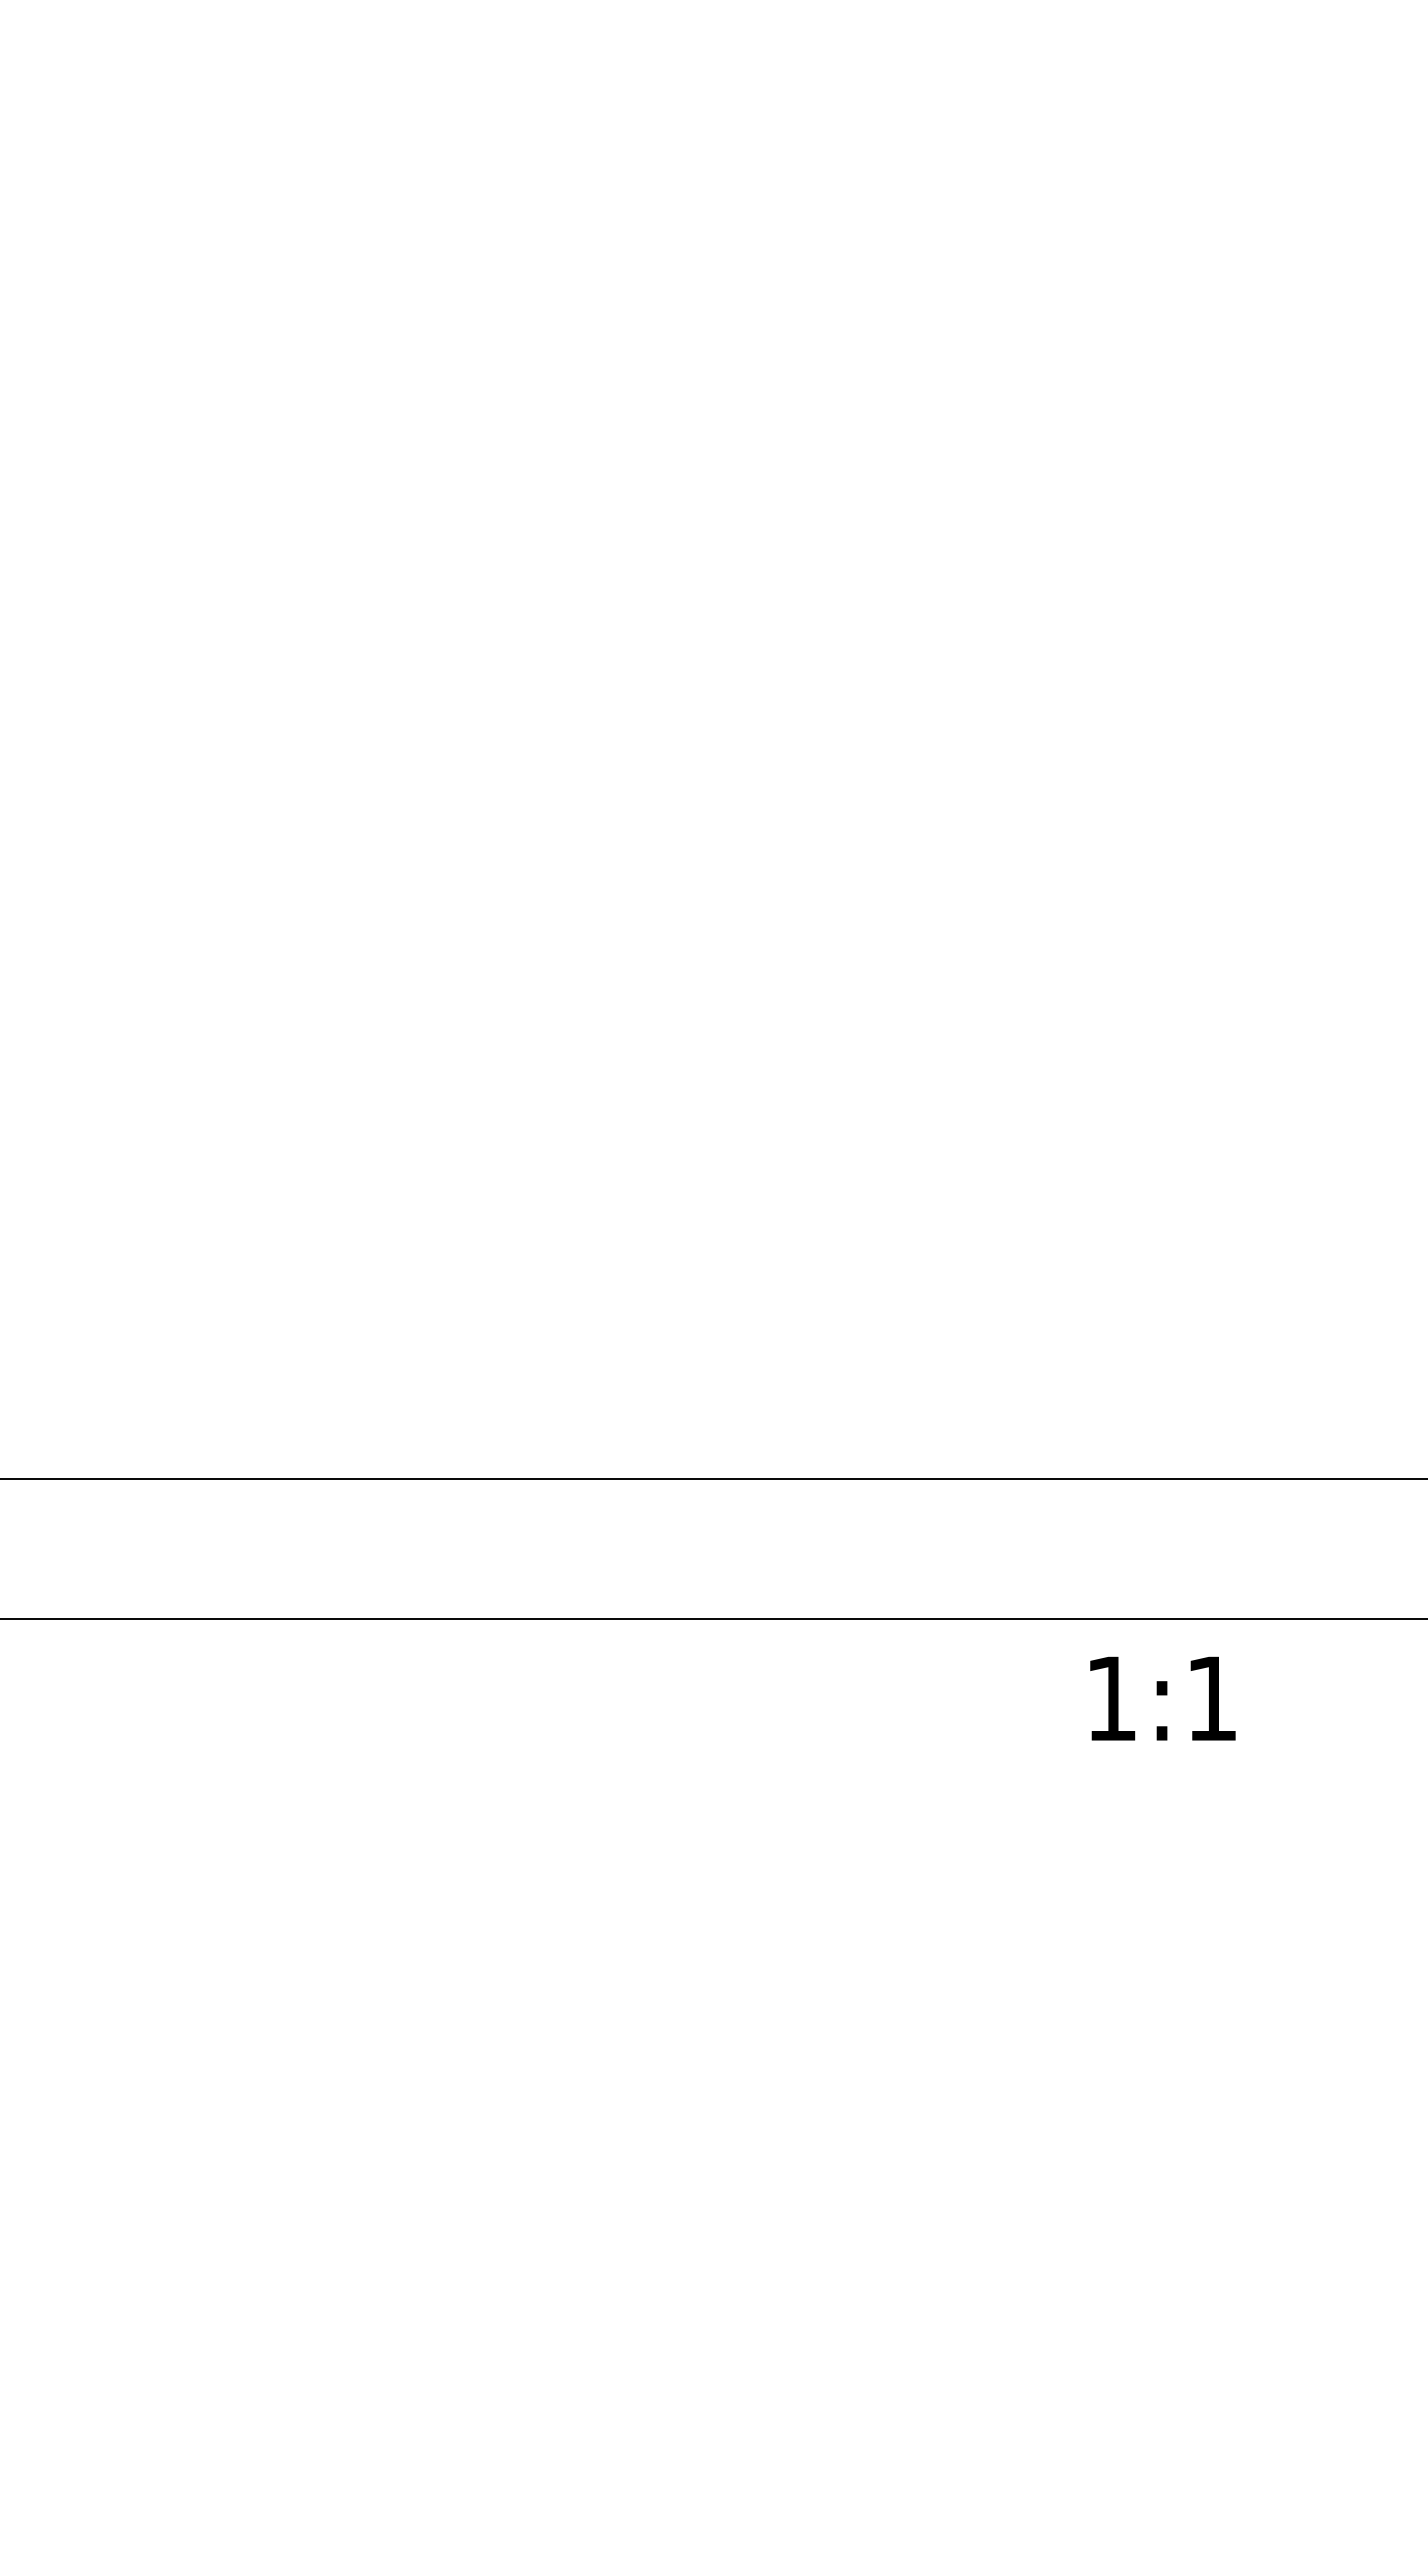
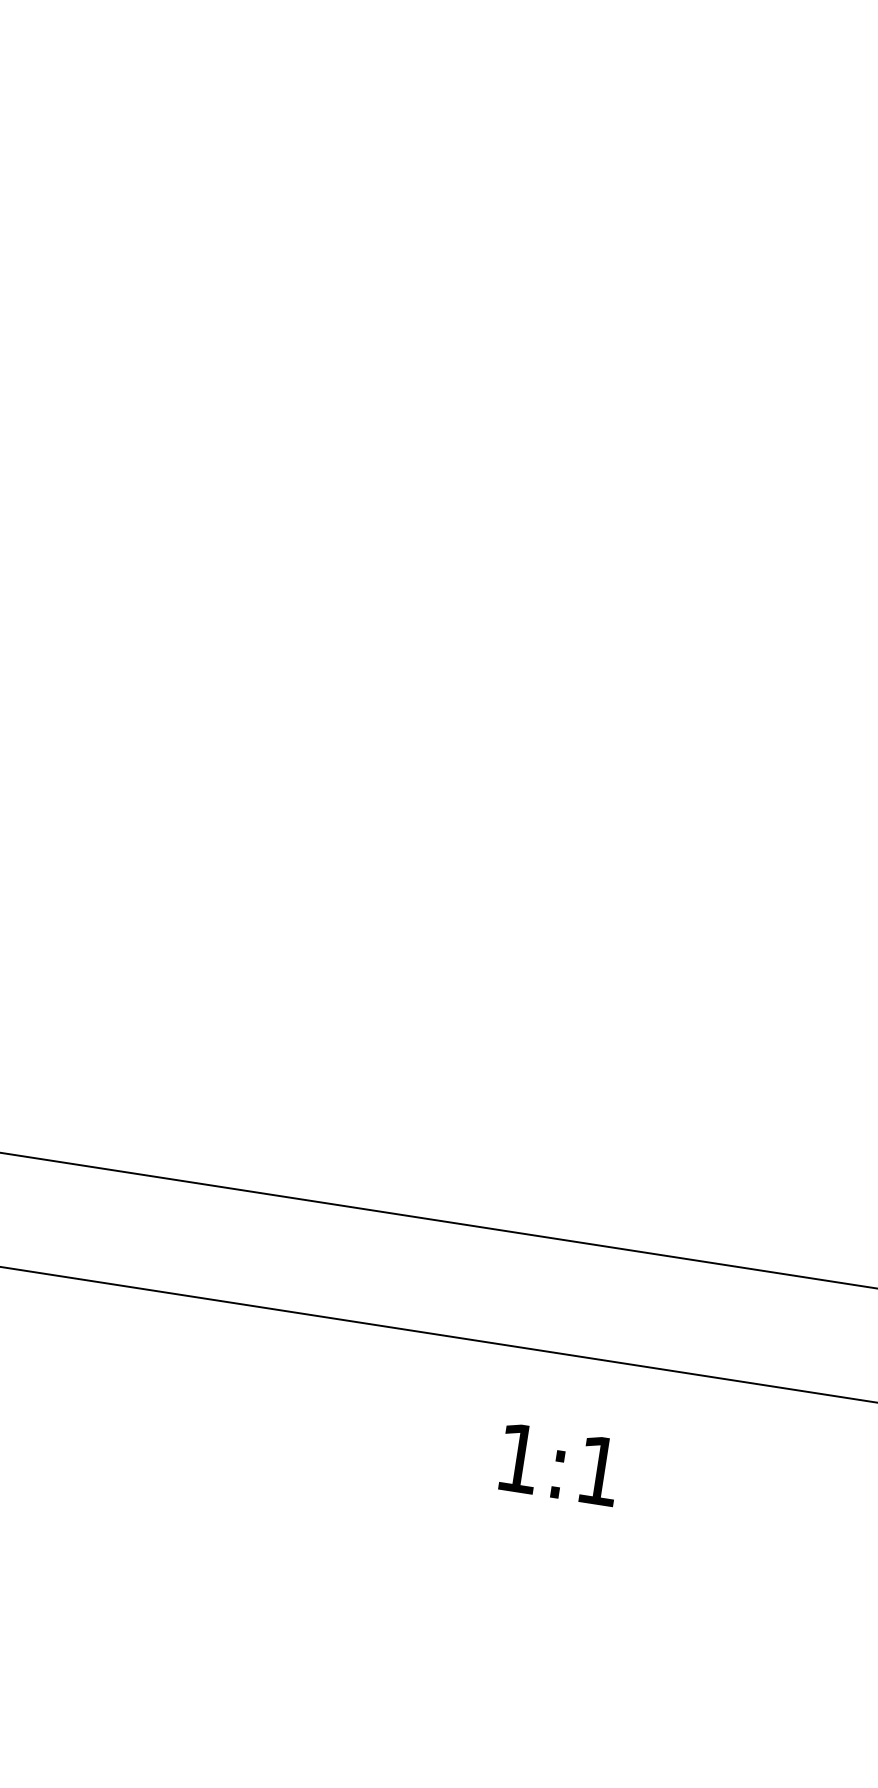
text: (1162, 1698) -> (559, 1464), moved

